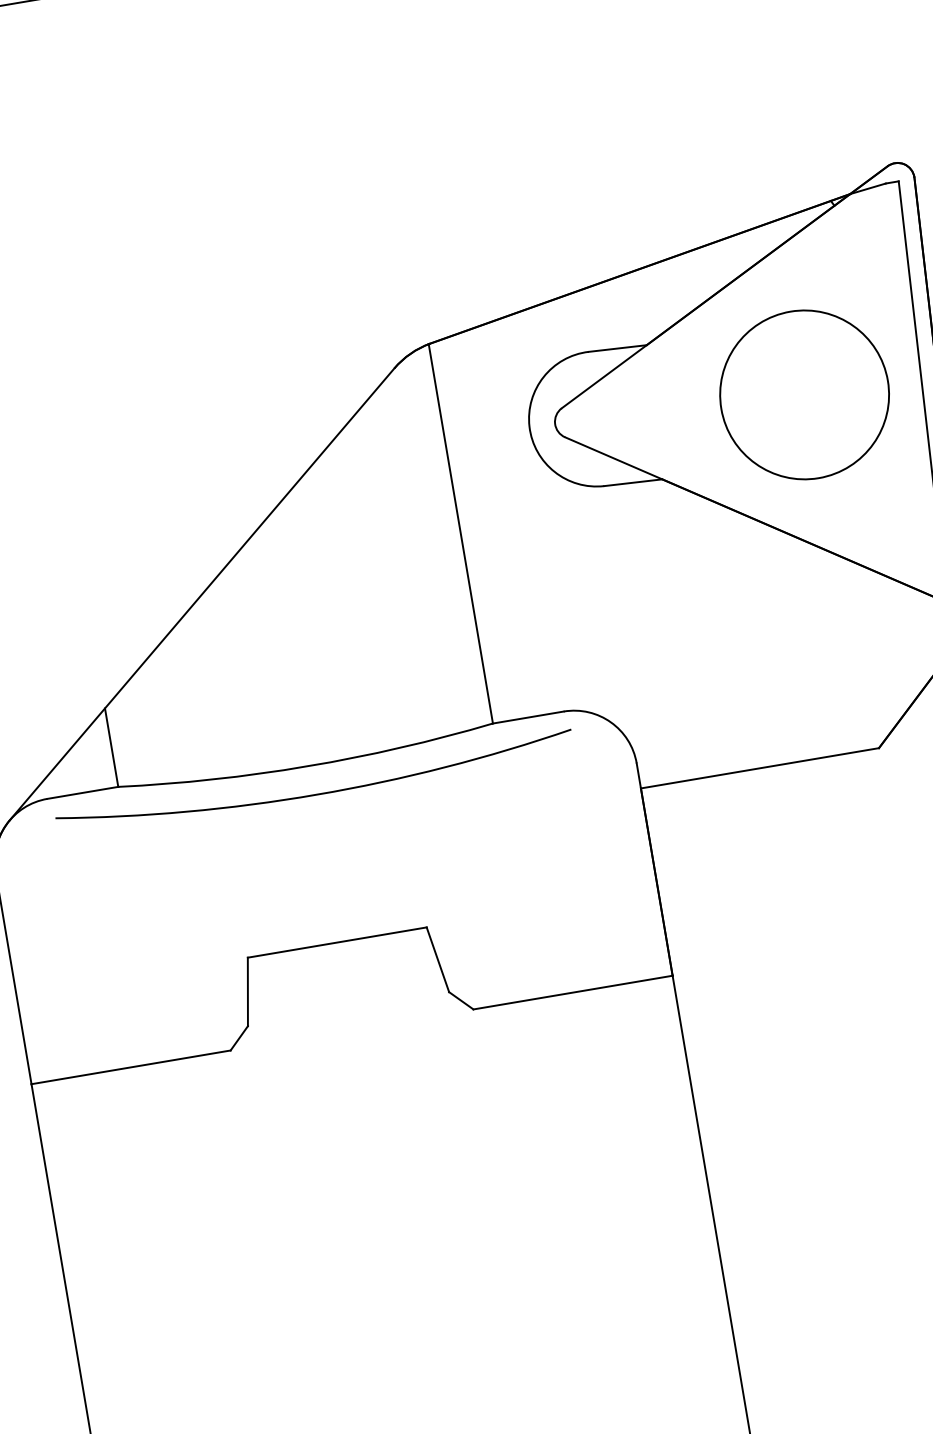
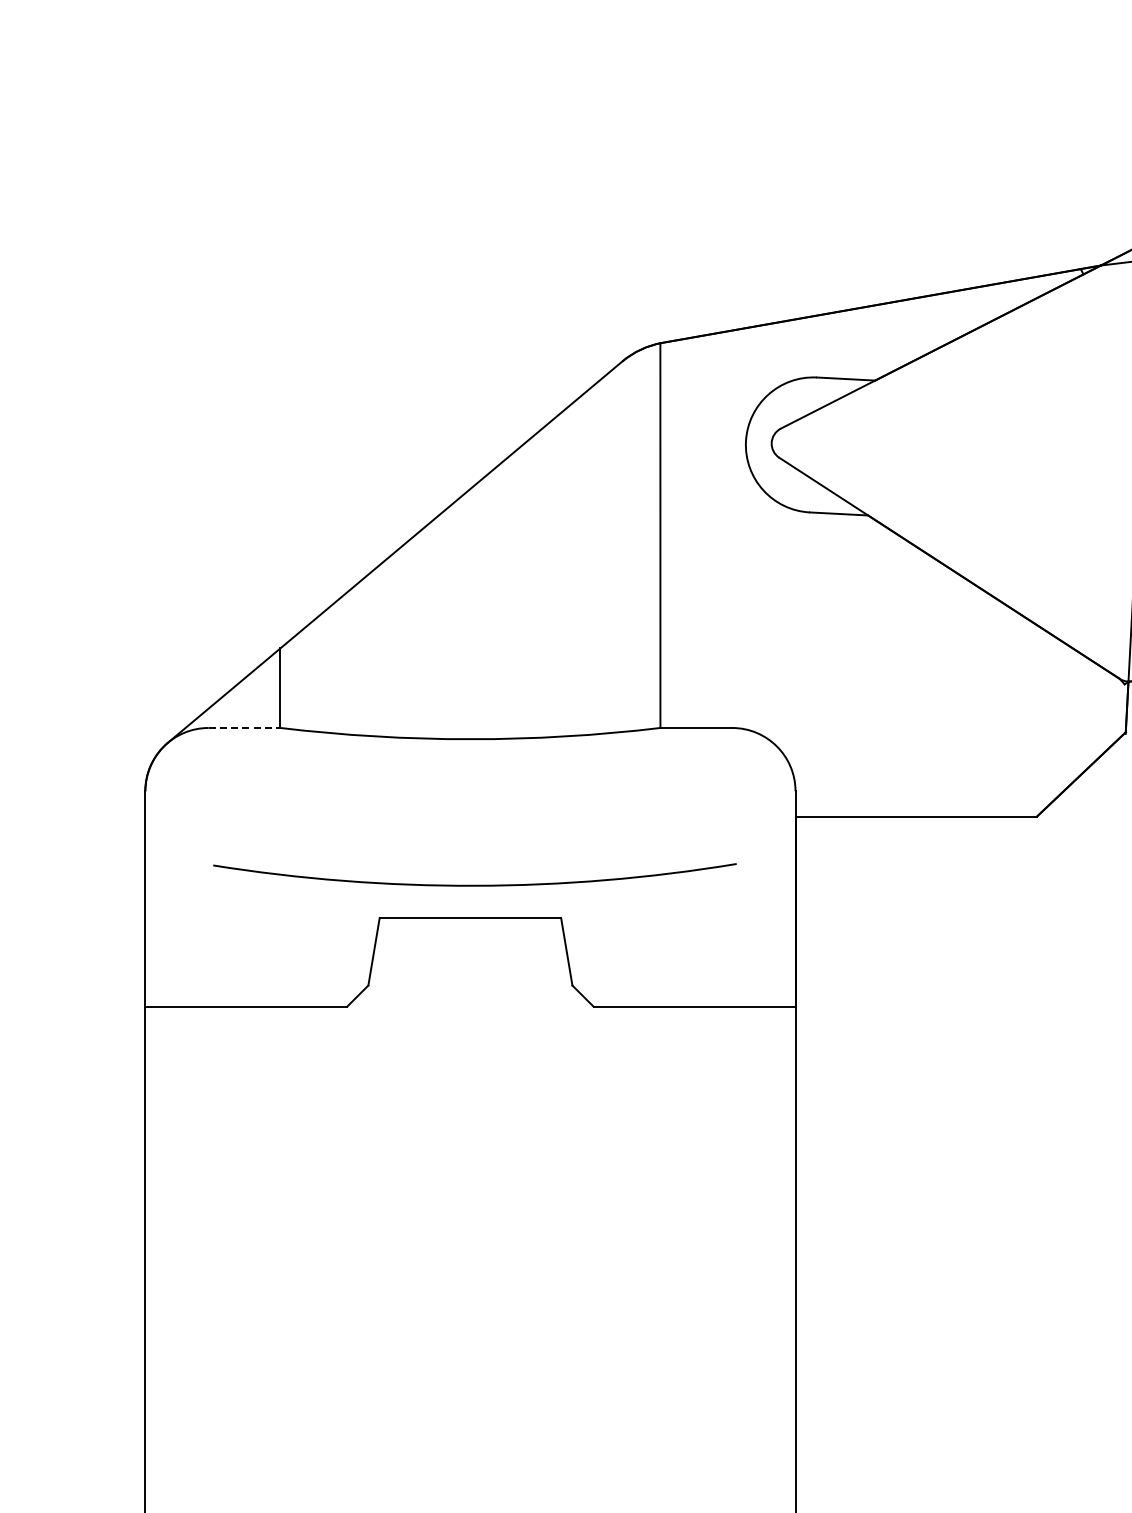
circle: (804, 394) -> (1022, 455), removed
line: (82, 792) -> (244, 727), solid -> dashed
arc: (316, 793) -> (474, 884), moved

